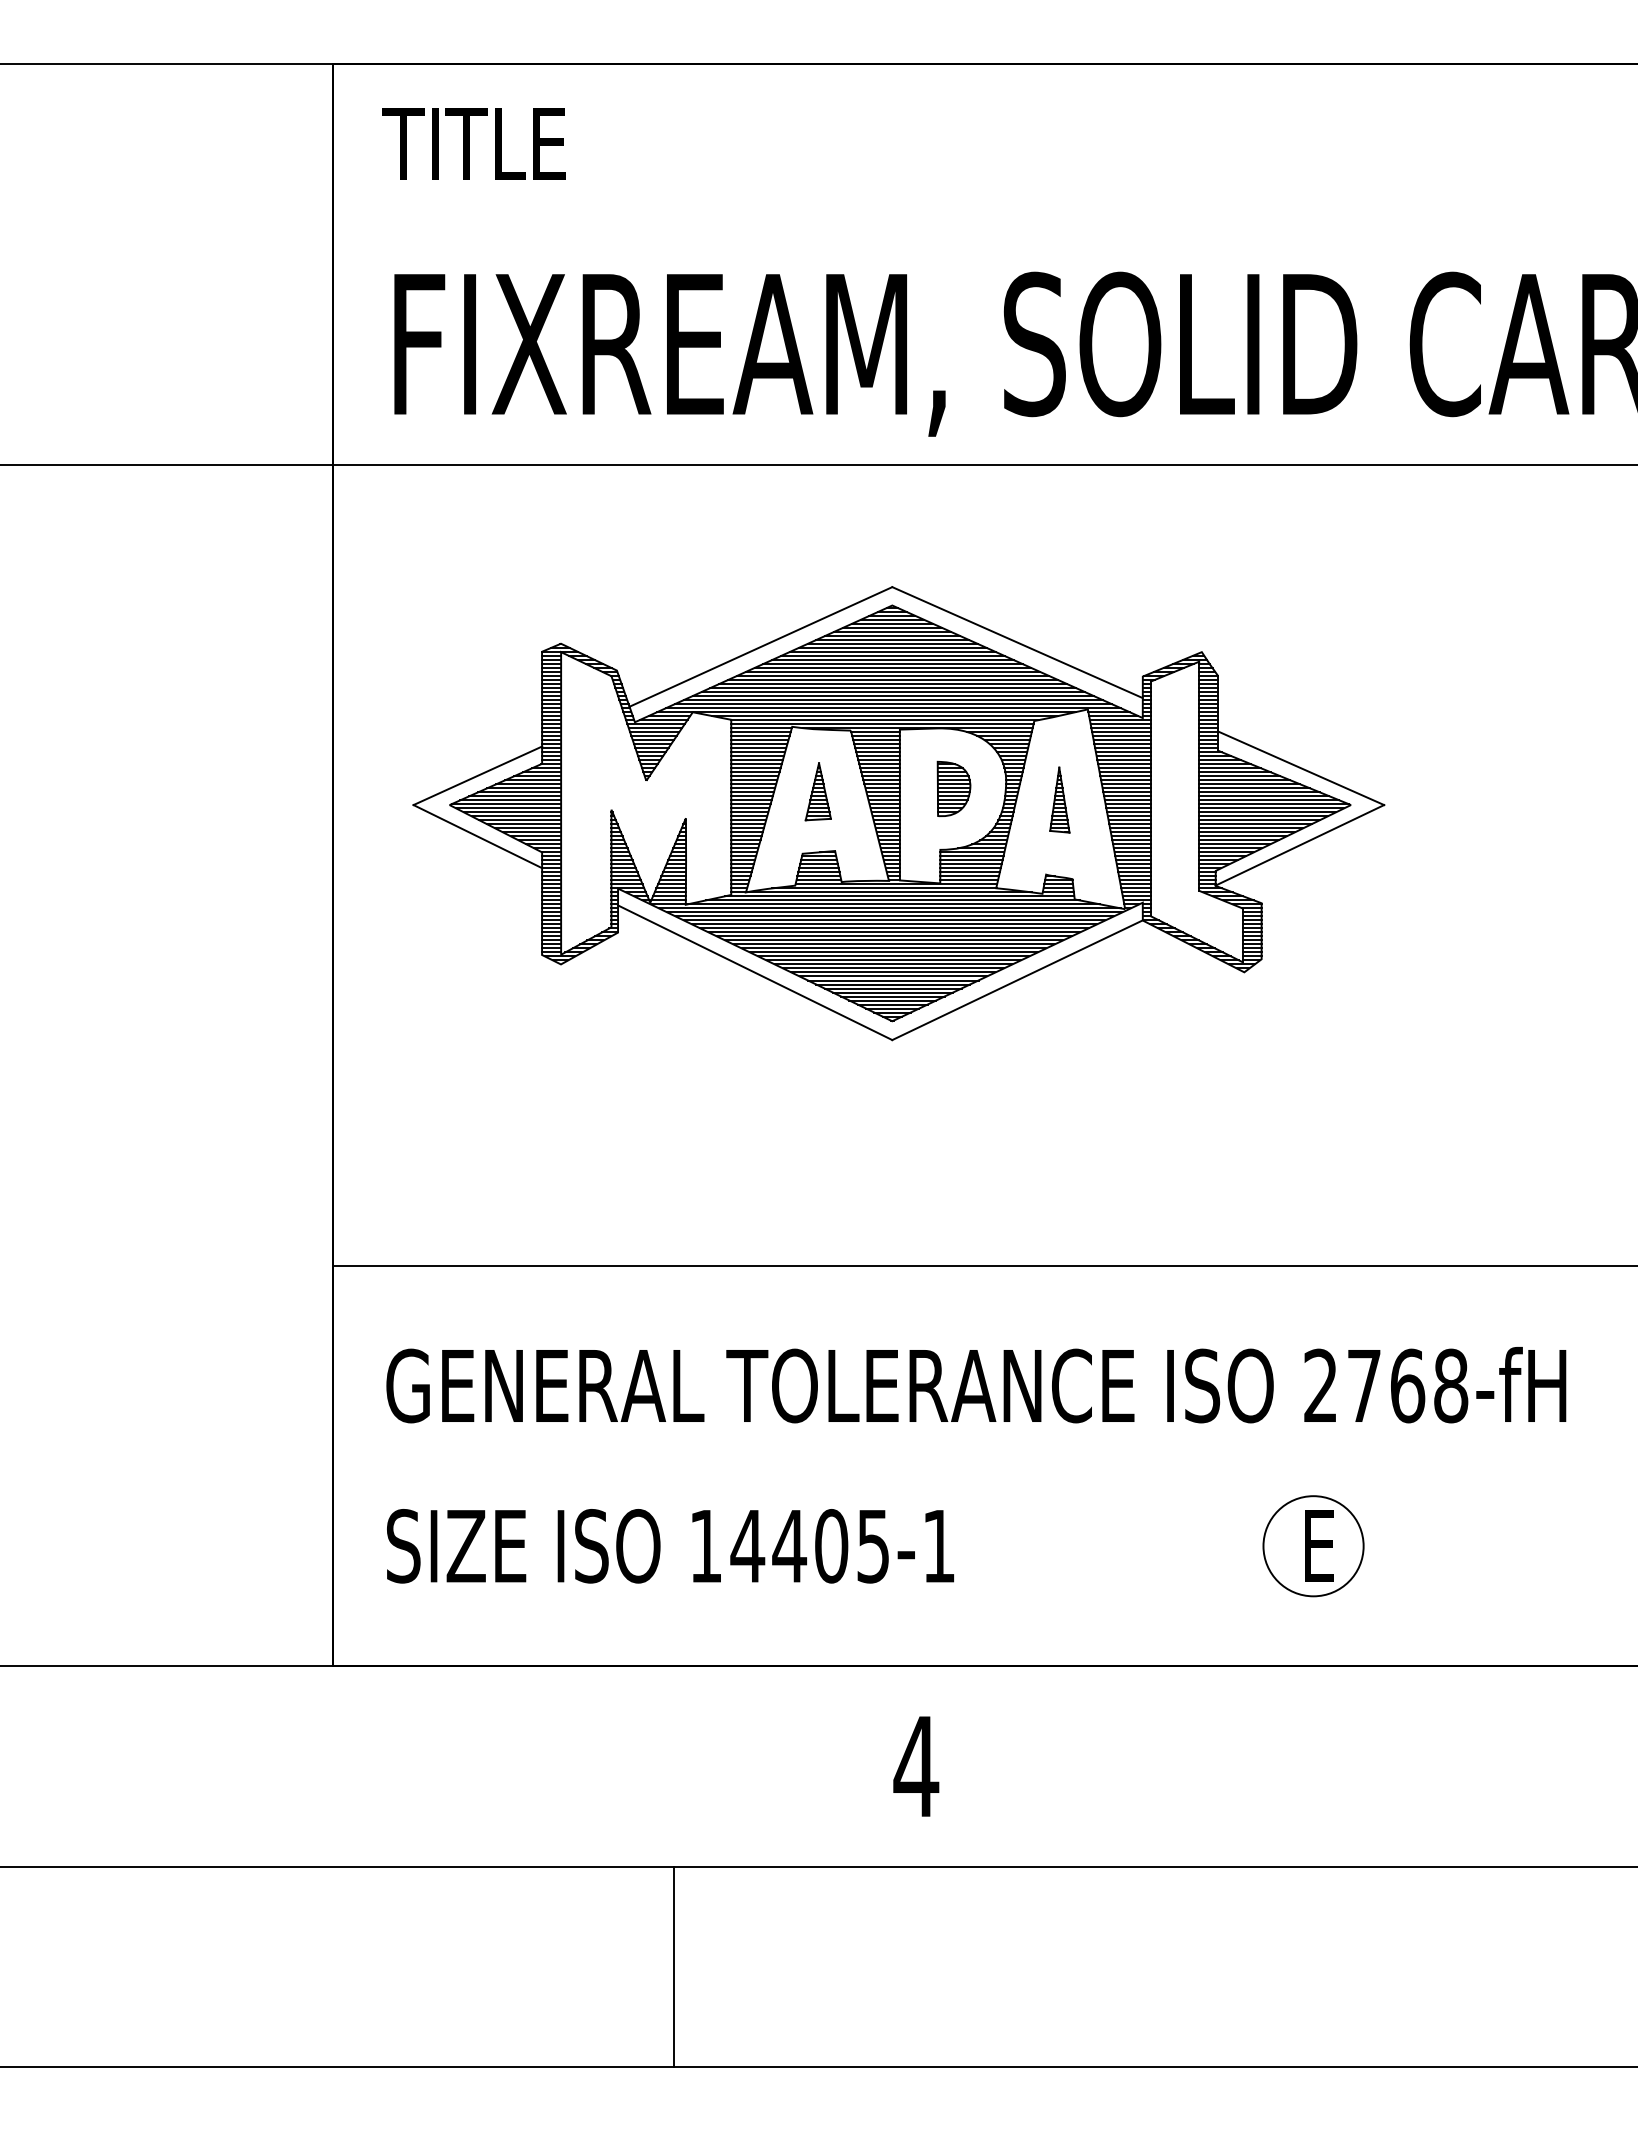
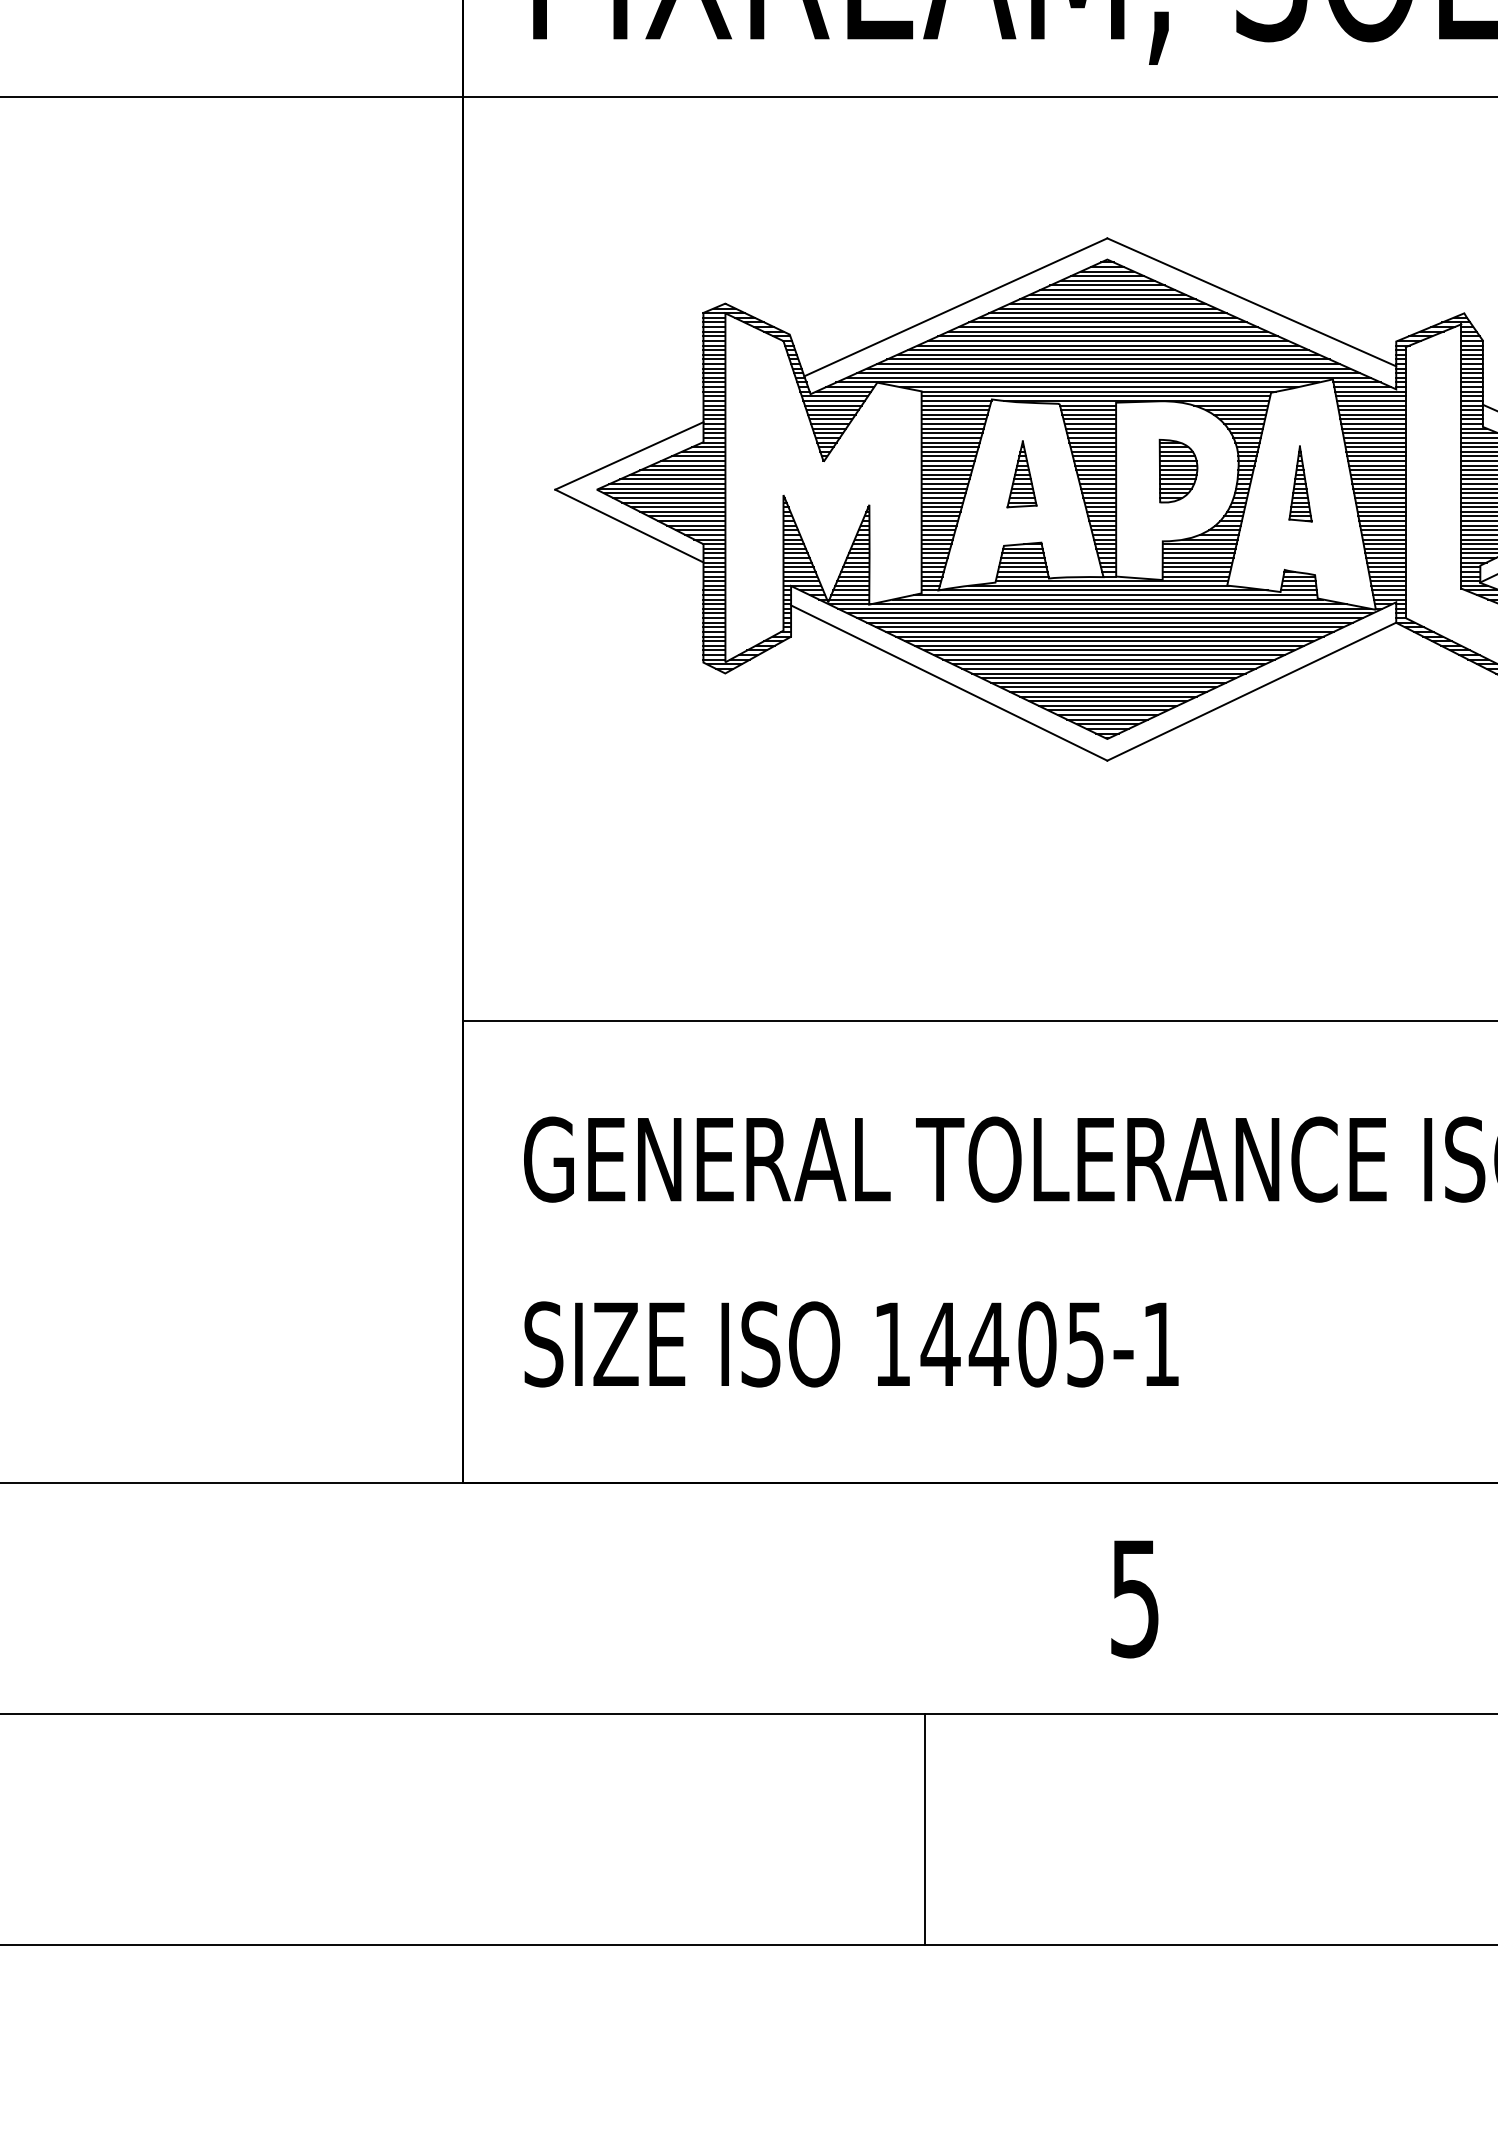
text: (916, 1767) -> (1135, 1599), 4 -> 5
line: (674, 1966) -> (925, 1829), moved

